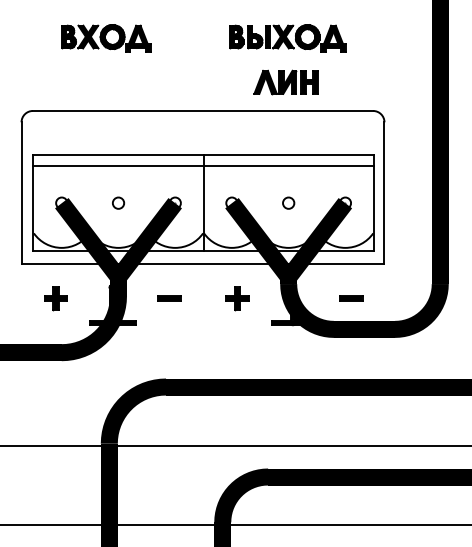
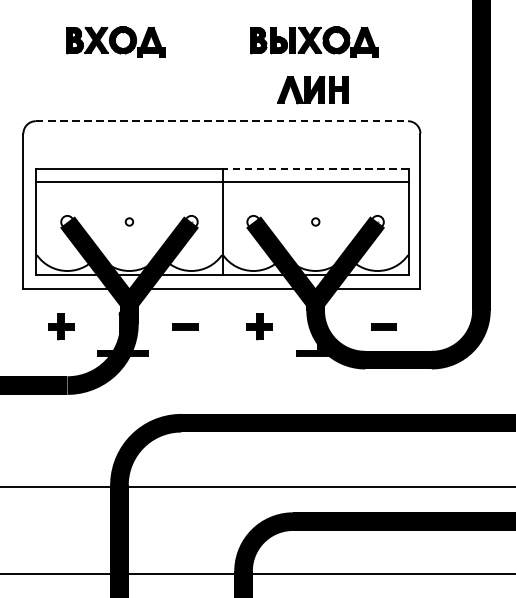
line: (203, 110) -> (222, 120), solid -> dashed
line: (288, 154) -> (315, 168), solid -> dashed
circle: (118, 202) -> (129, 221), size x0.6
circle: (288, 202) -> (315, 221), size x0.6

